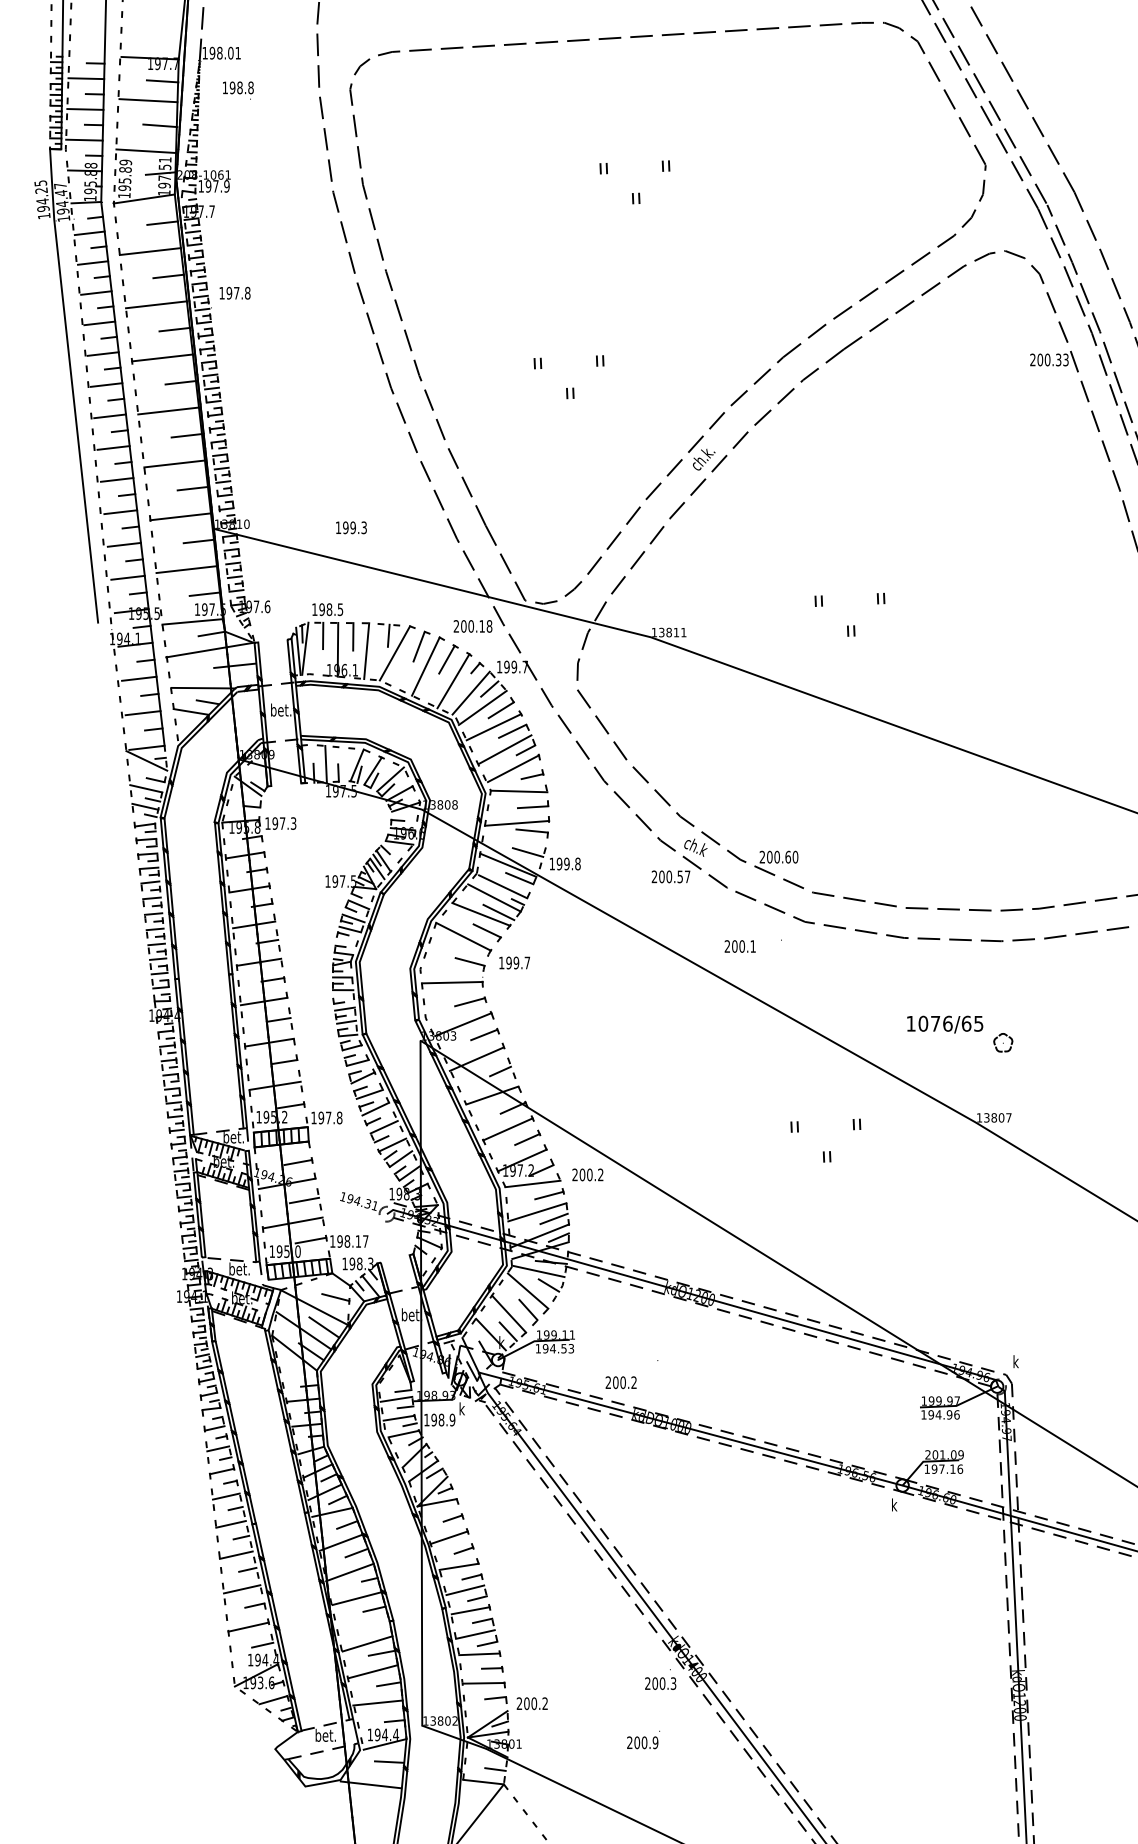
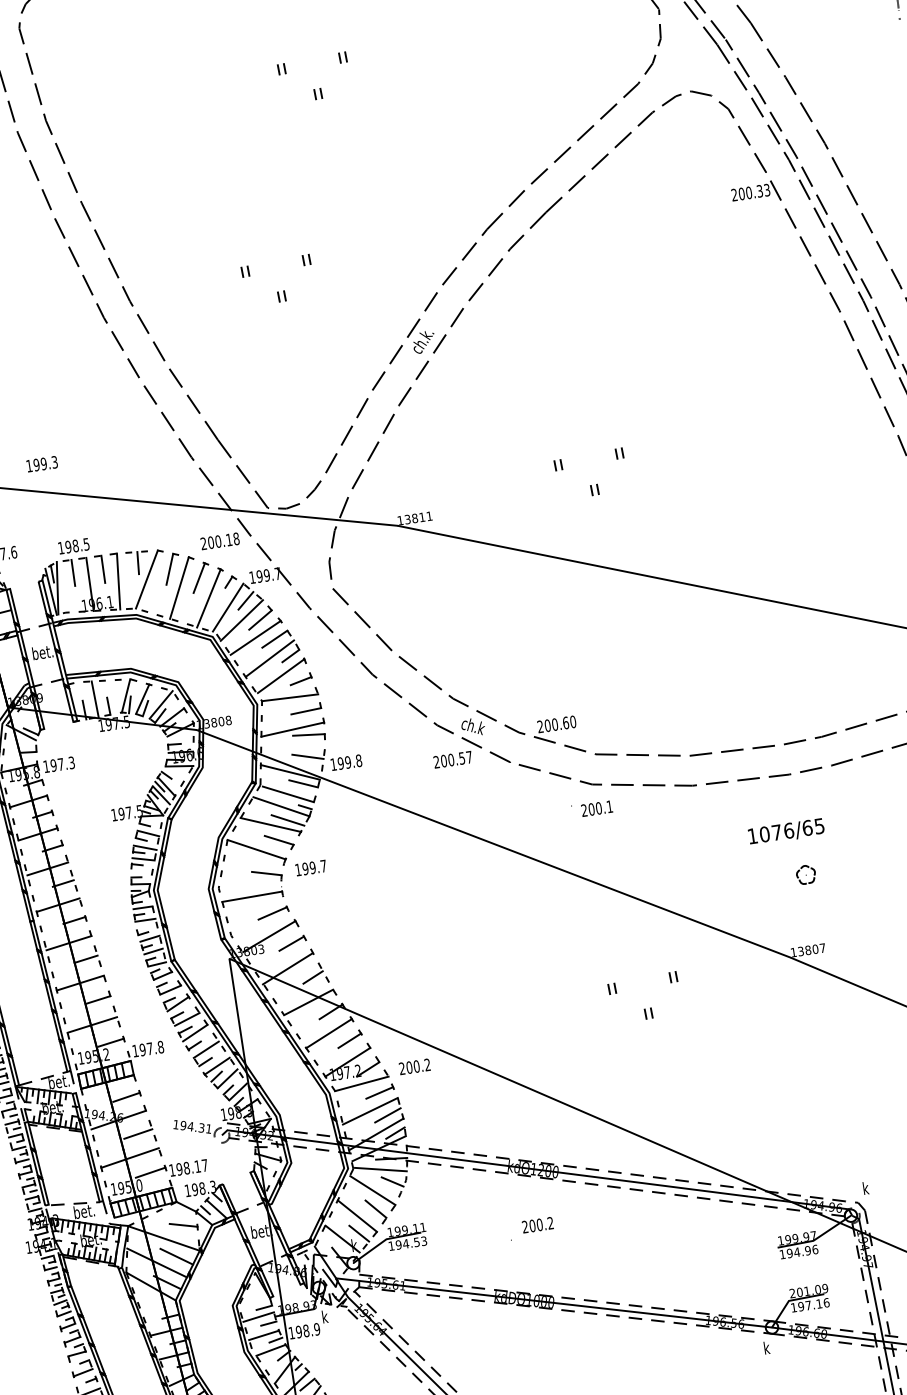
text: (351, 527) -> (42, 463), moved
text: (739, 946) -> (596, 808), moved
text: (945, 1024) -> (786, 831), moved
text: (620, 1382) -> (537, 1225), moved

